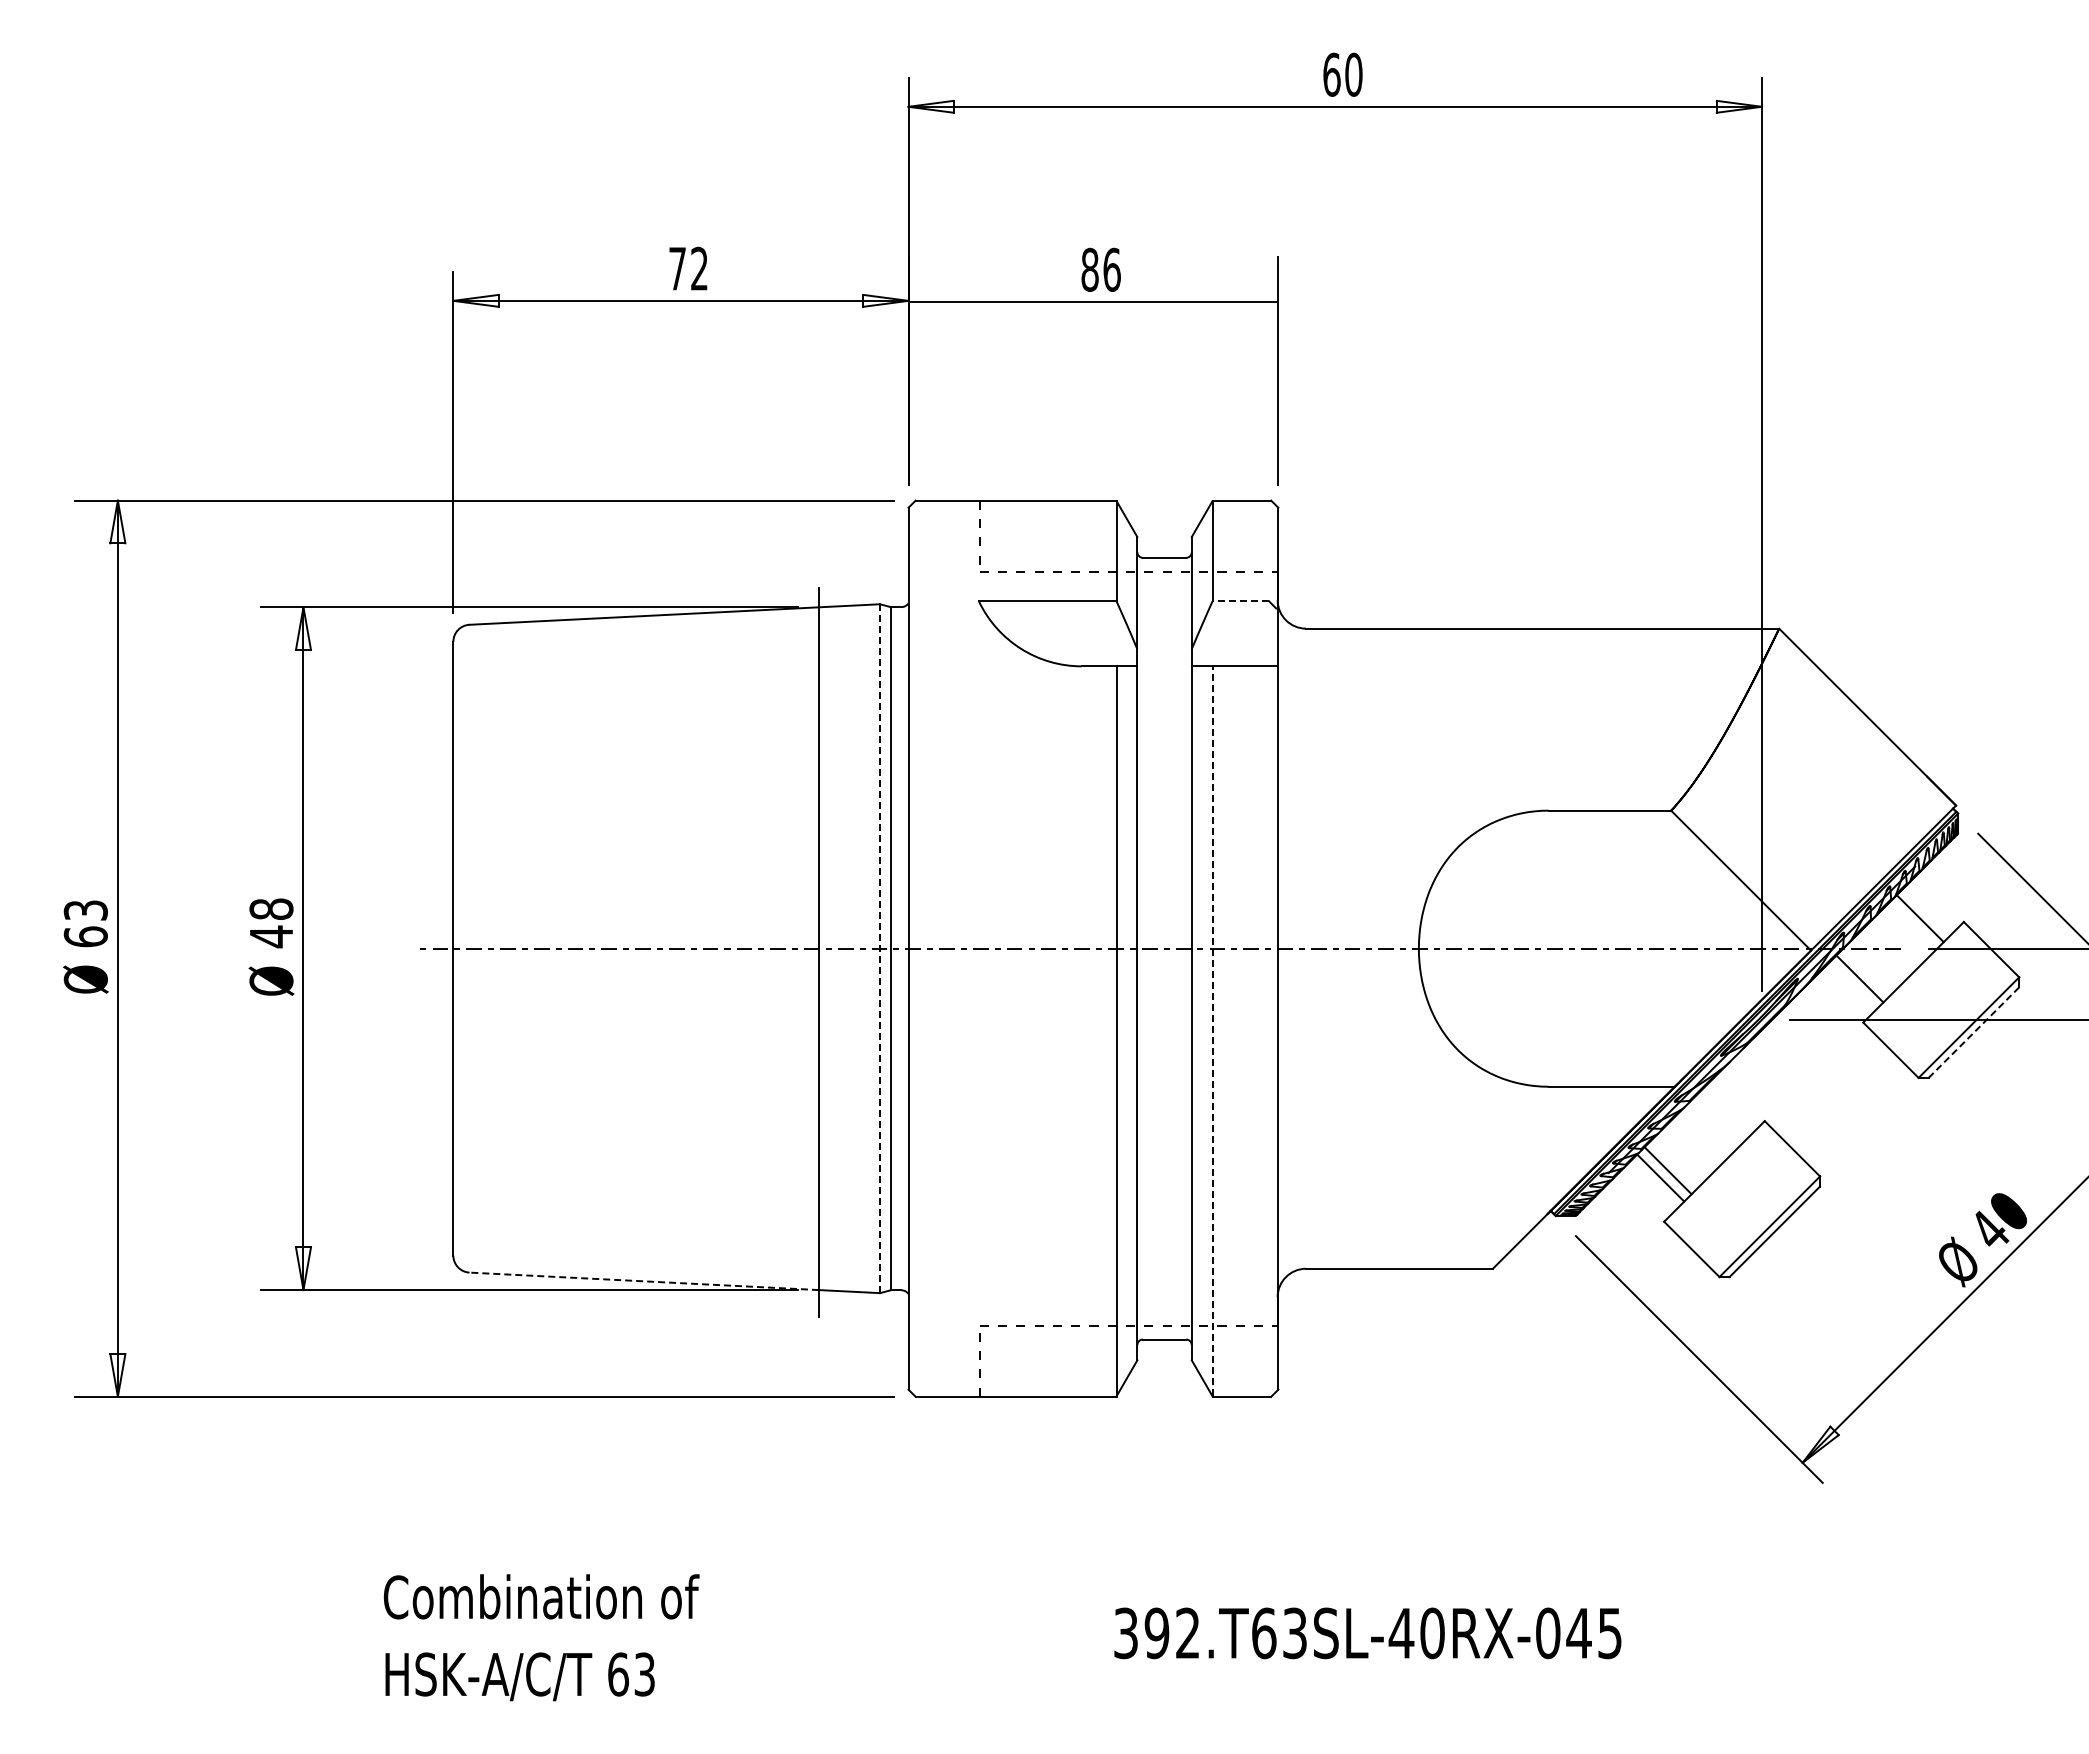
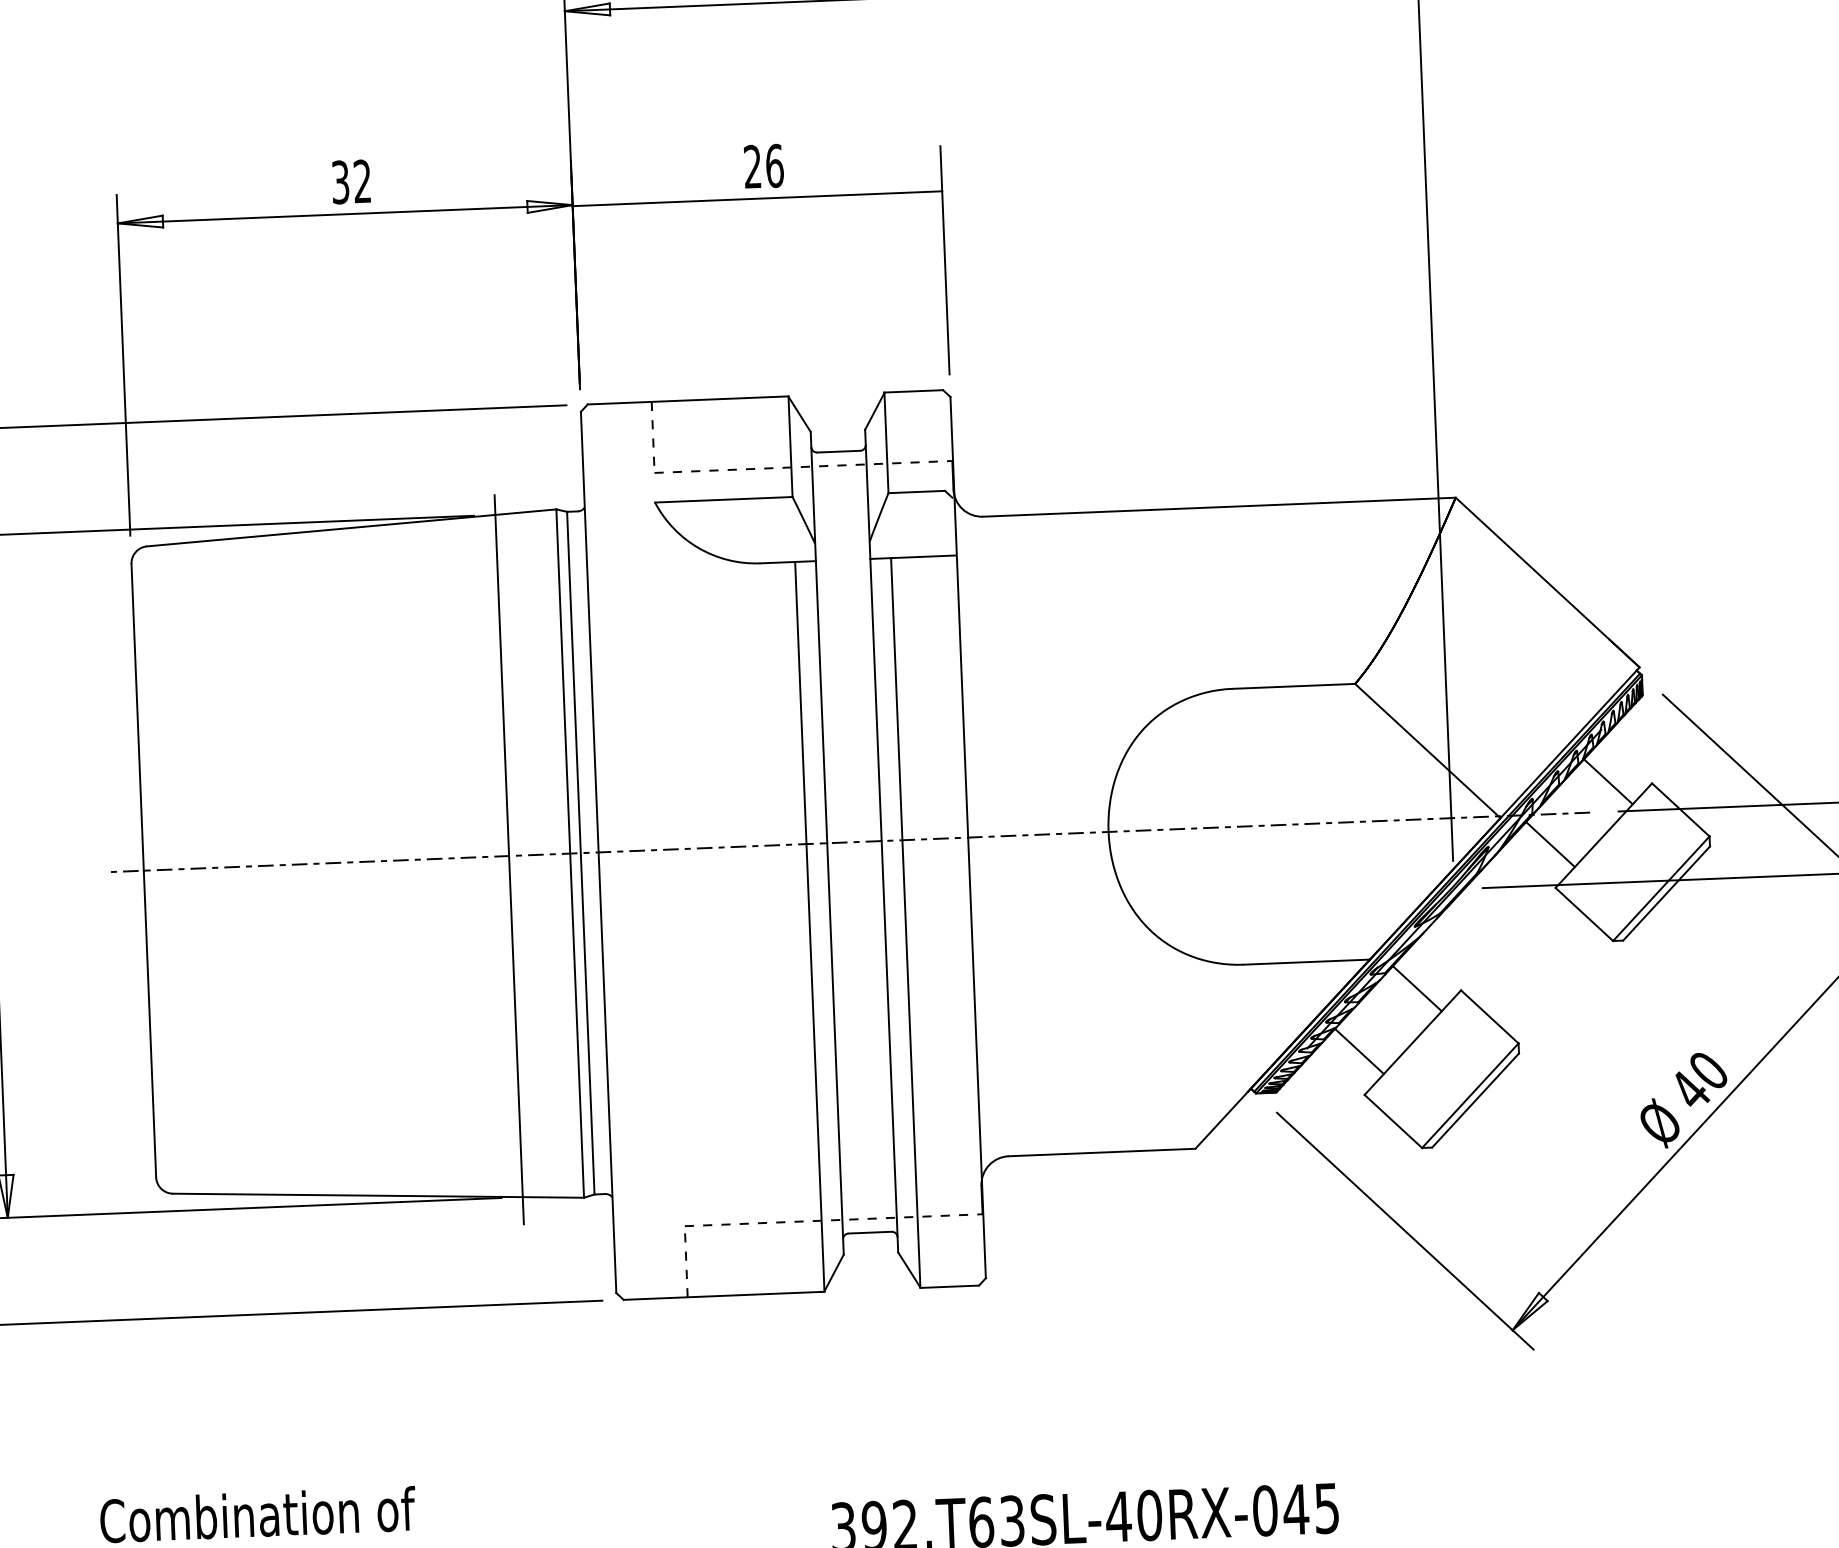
text: (677, 268) -> (340, 182), 72 -> 32
text: (1089, 269) -> (752, 166), 86 -> 26
line: (1240, 601) -> (916, 492), dashed -> solid
line: (880, 948) -> (570, 853), dashed -> solid
line: (1212, 1031) -> (905, 922), dashed -> solid
line: (1974, 1032) -> (1667, 893), dashed -> solid
line: (1667, 1170) -> (1416, 988), moved
line: (644, 1281) -> (348, 1195), dashed -> solid

